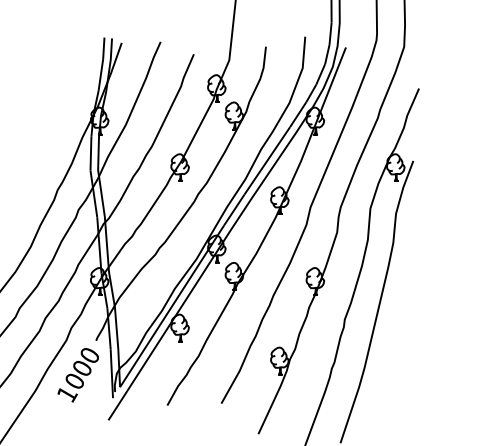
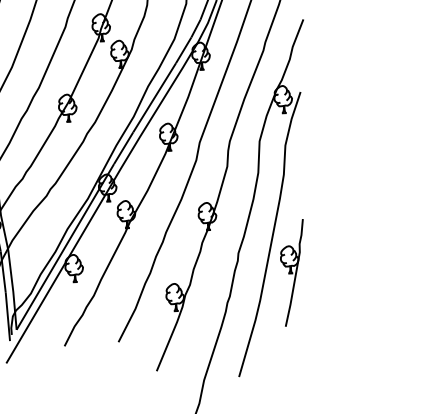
part: (398, 341) -> (292, 273), added

